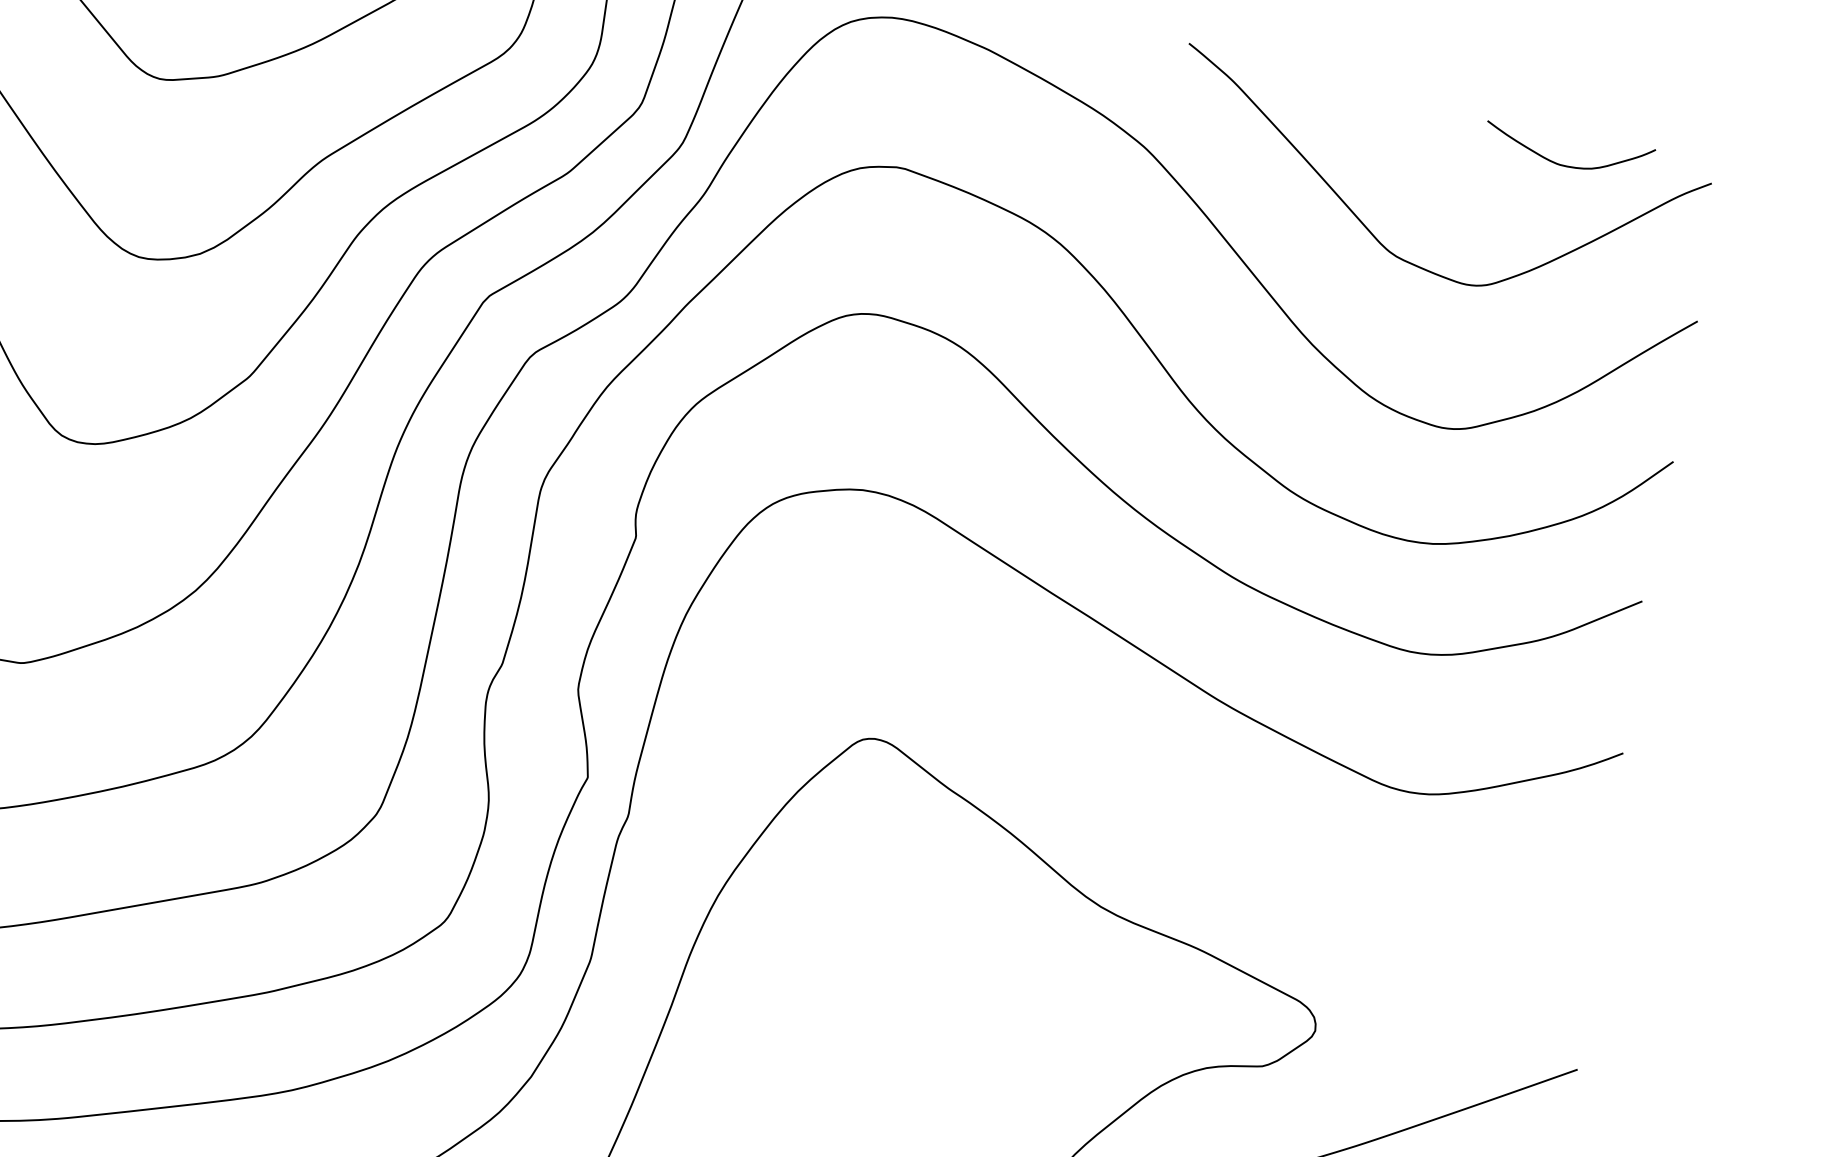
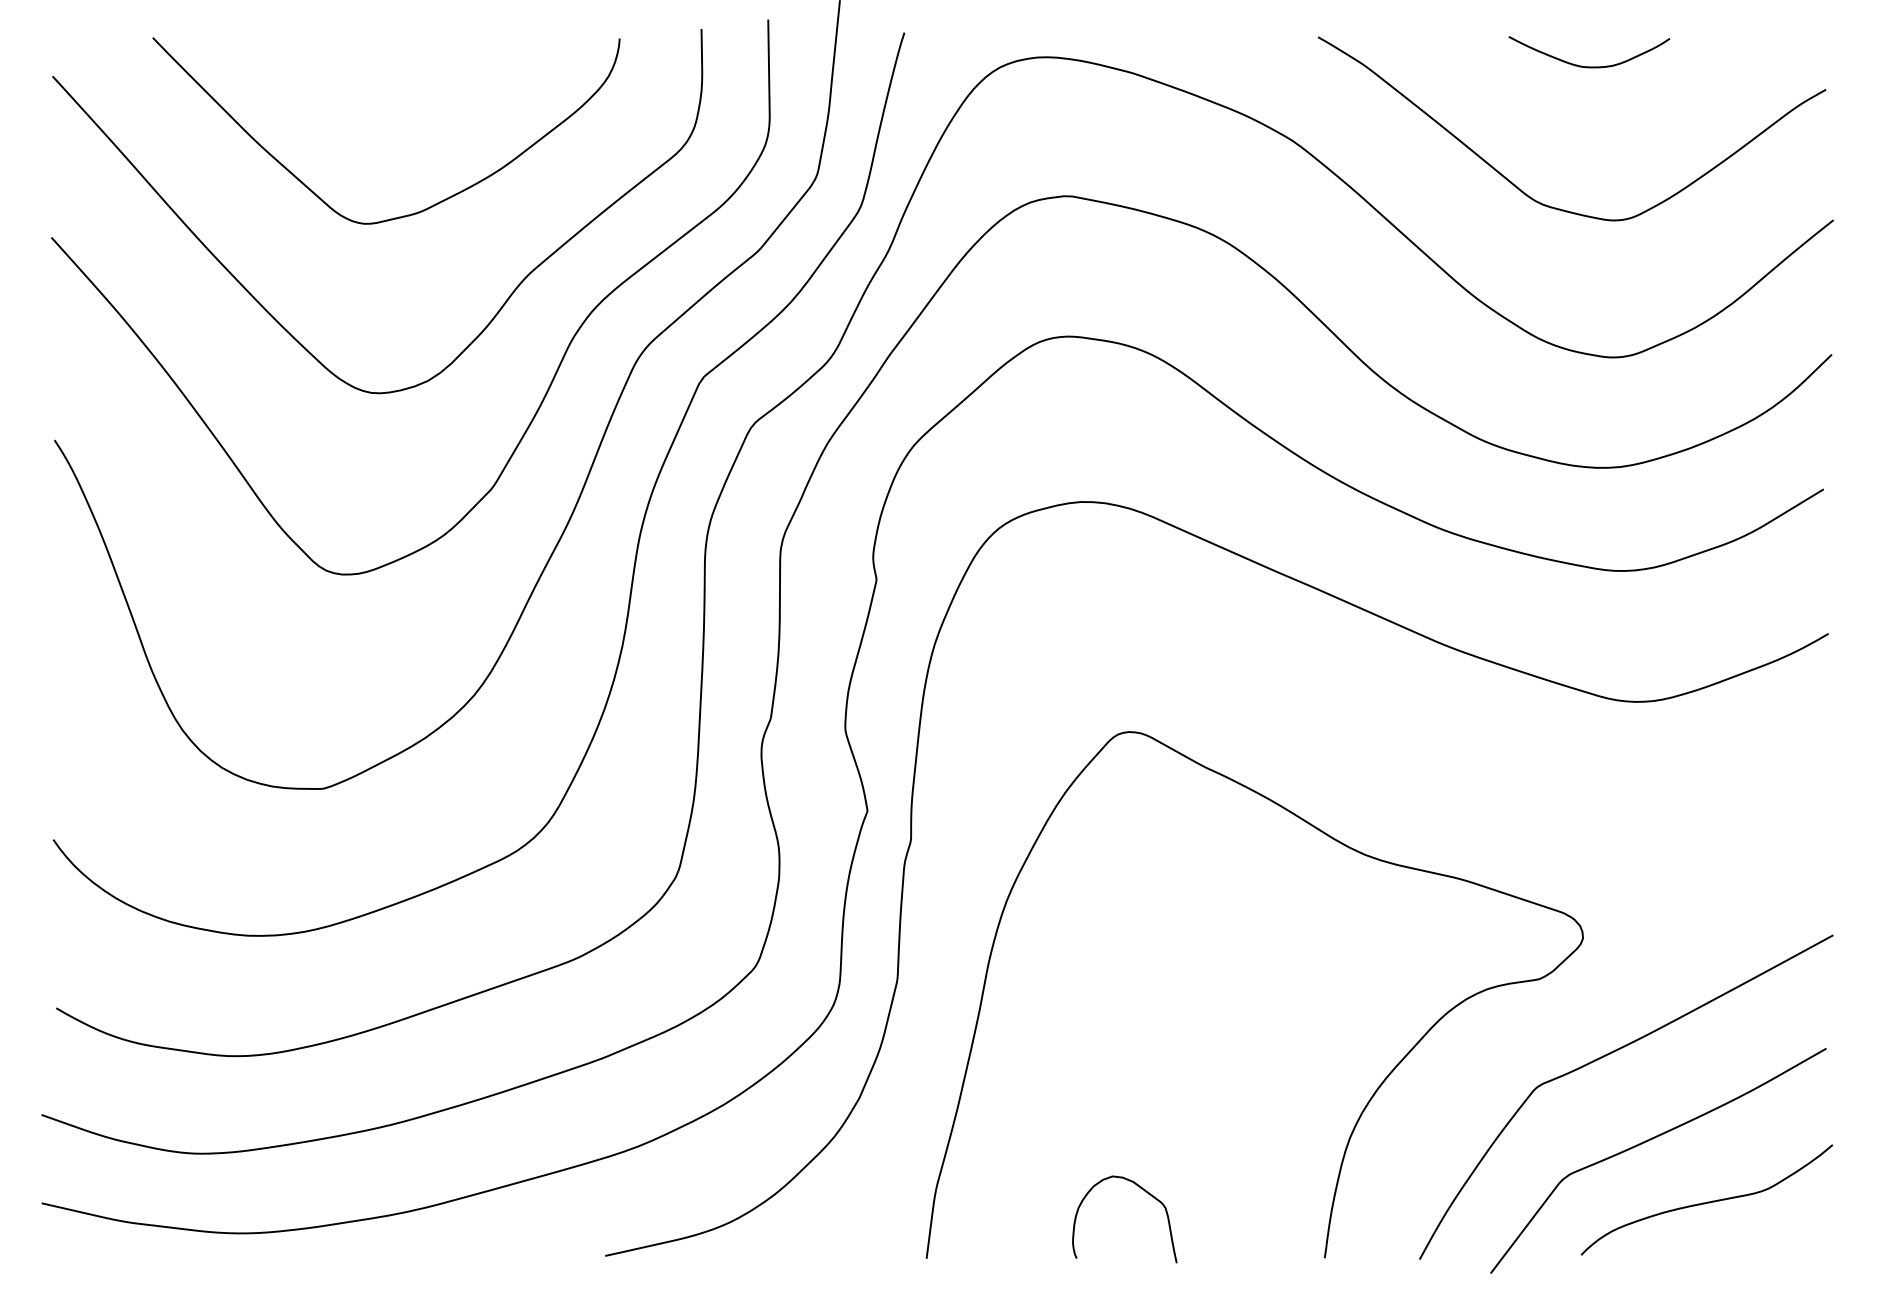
curve: (1567, 165) -> (1589, 66), moved

